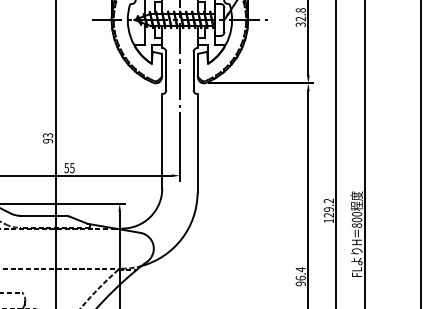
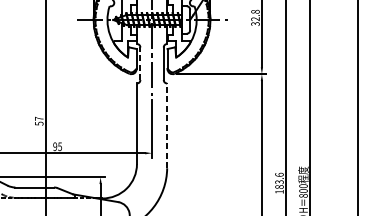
line: (166, 70) -> (140, 63), solid -> dashed
text: (47, 138) -> (38, 121), 93 -> 57
line: (197, 143) -> (167, 125), solid -> dashed
text: (66, 167) -> (55, 146), 55 -> 95
text: (328, 207) -> (279, 180), 129.2 -> 183.6

